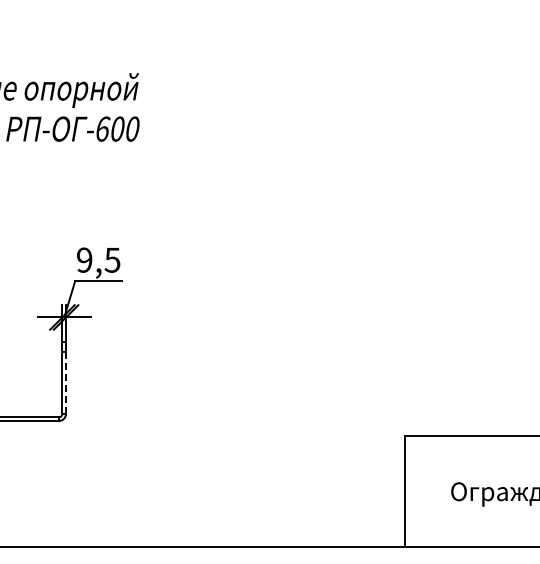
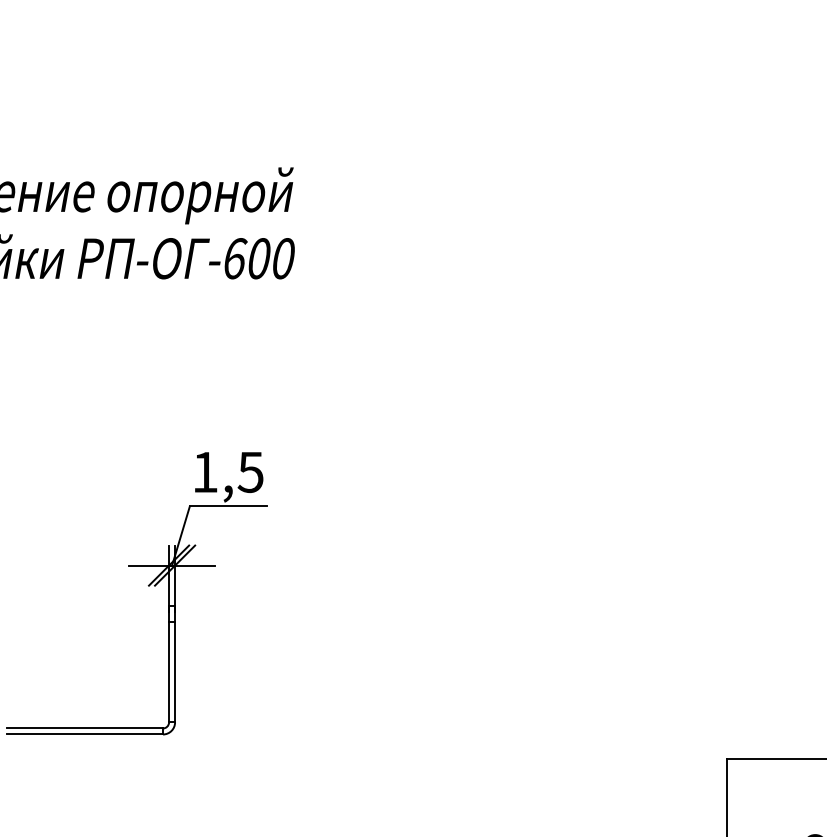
text: (84, 259) -> (205, 471), 9,5 -> 1,5
line: (66, 382) -> (175, 671), dashed -> solid

